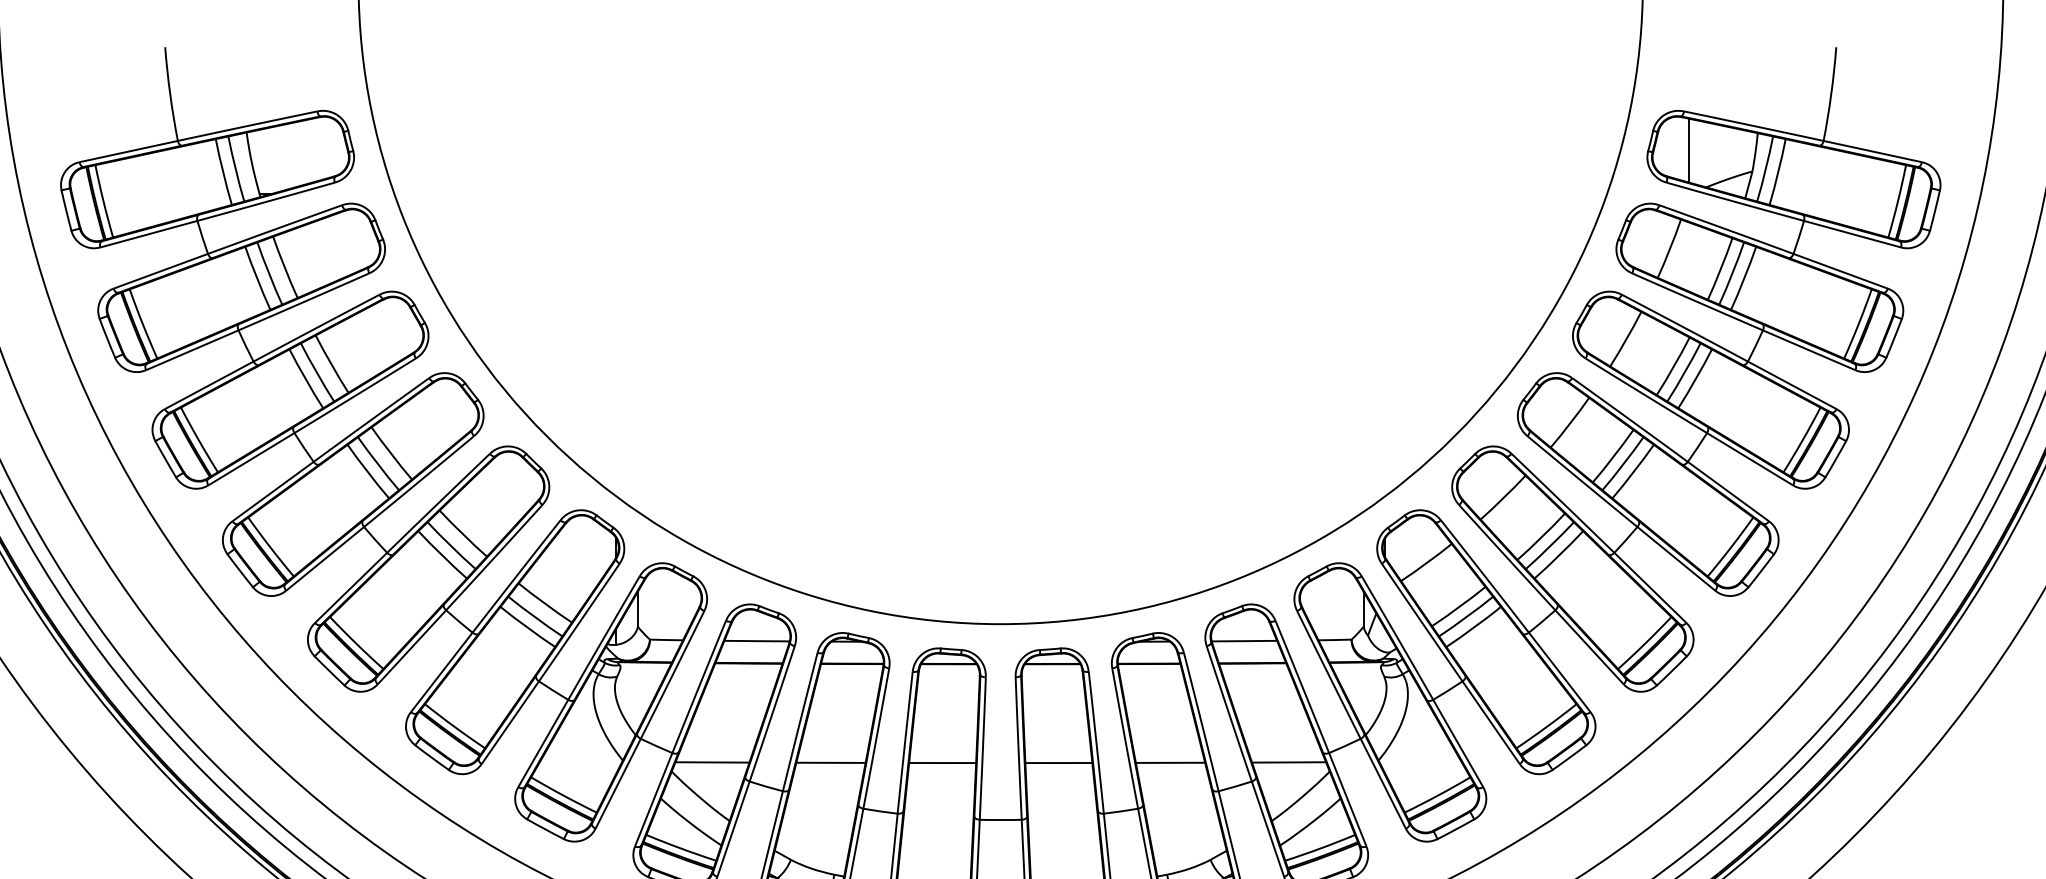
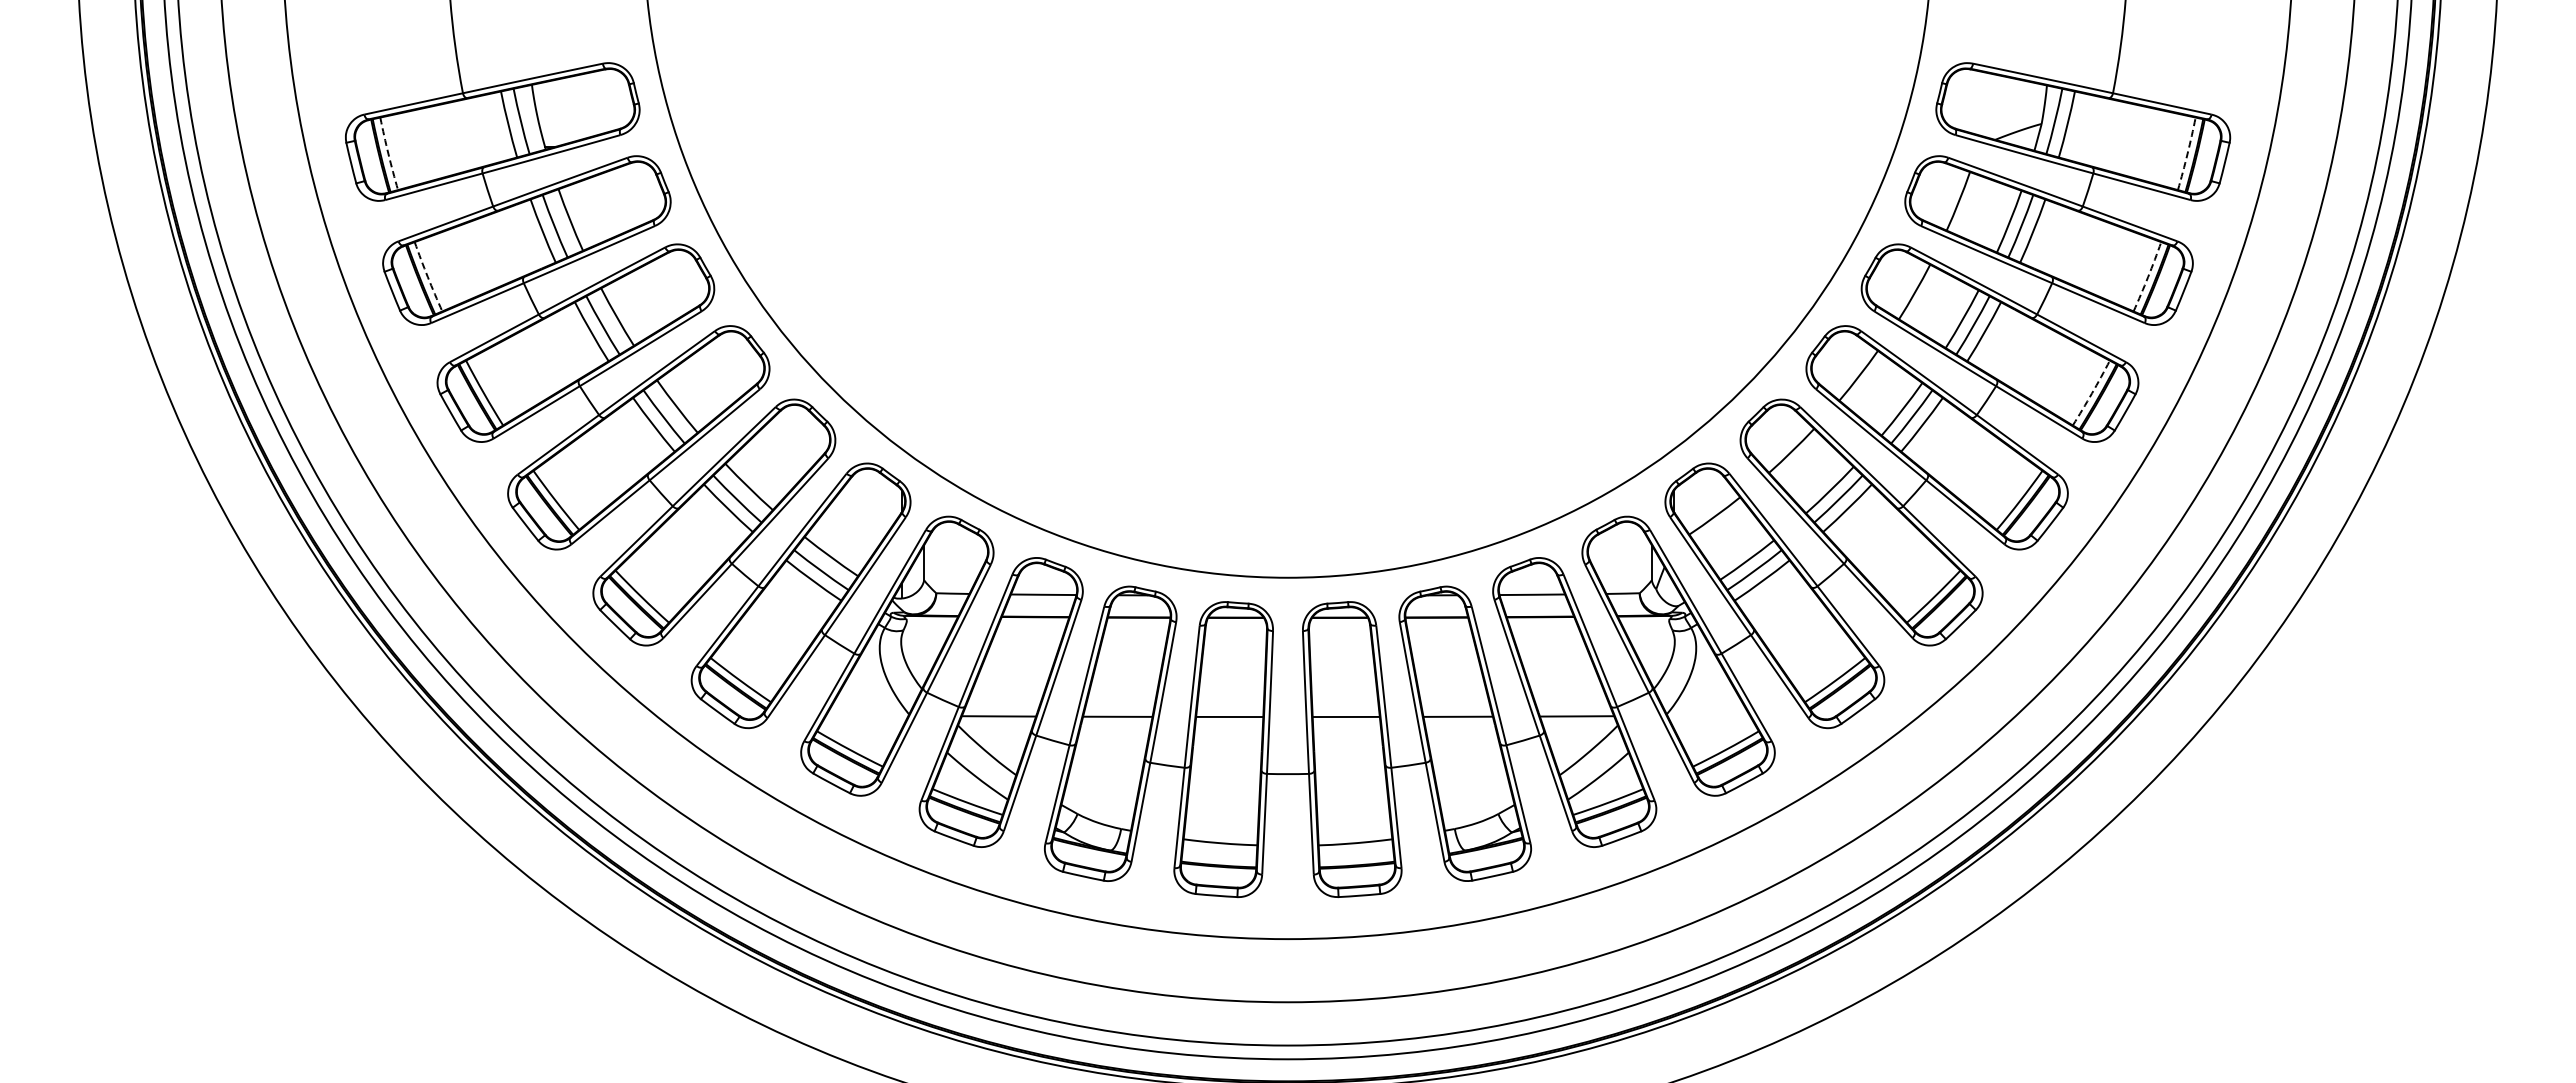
line: (1689, 151) -> (1978, 103), removed
arc: (103, 201) -> (388, 154), solid -> dashed
arc: (1897, 201) -> (2187, 154), solid -> dashed
arc: (142, 324) -> (427, 277), solid -> dashed
arc: (1859, 324) -> (2148, 277), solid -> dashed
arc: (1803, 440) -> (2092, 393), solid -> dashed

